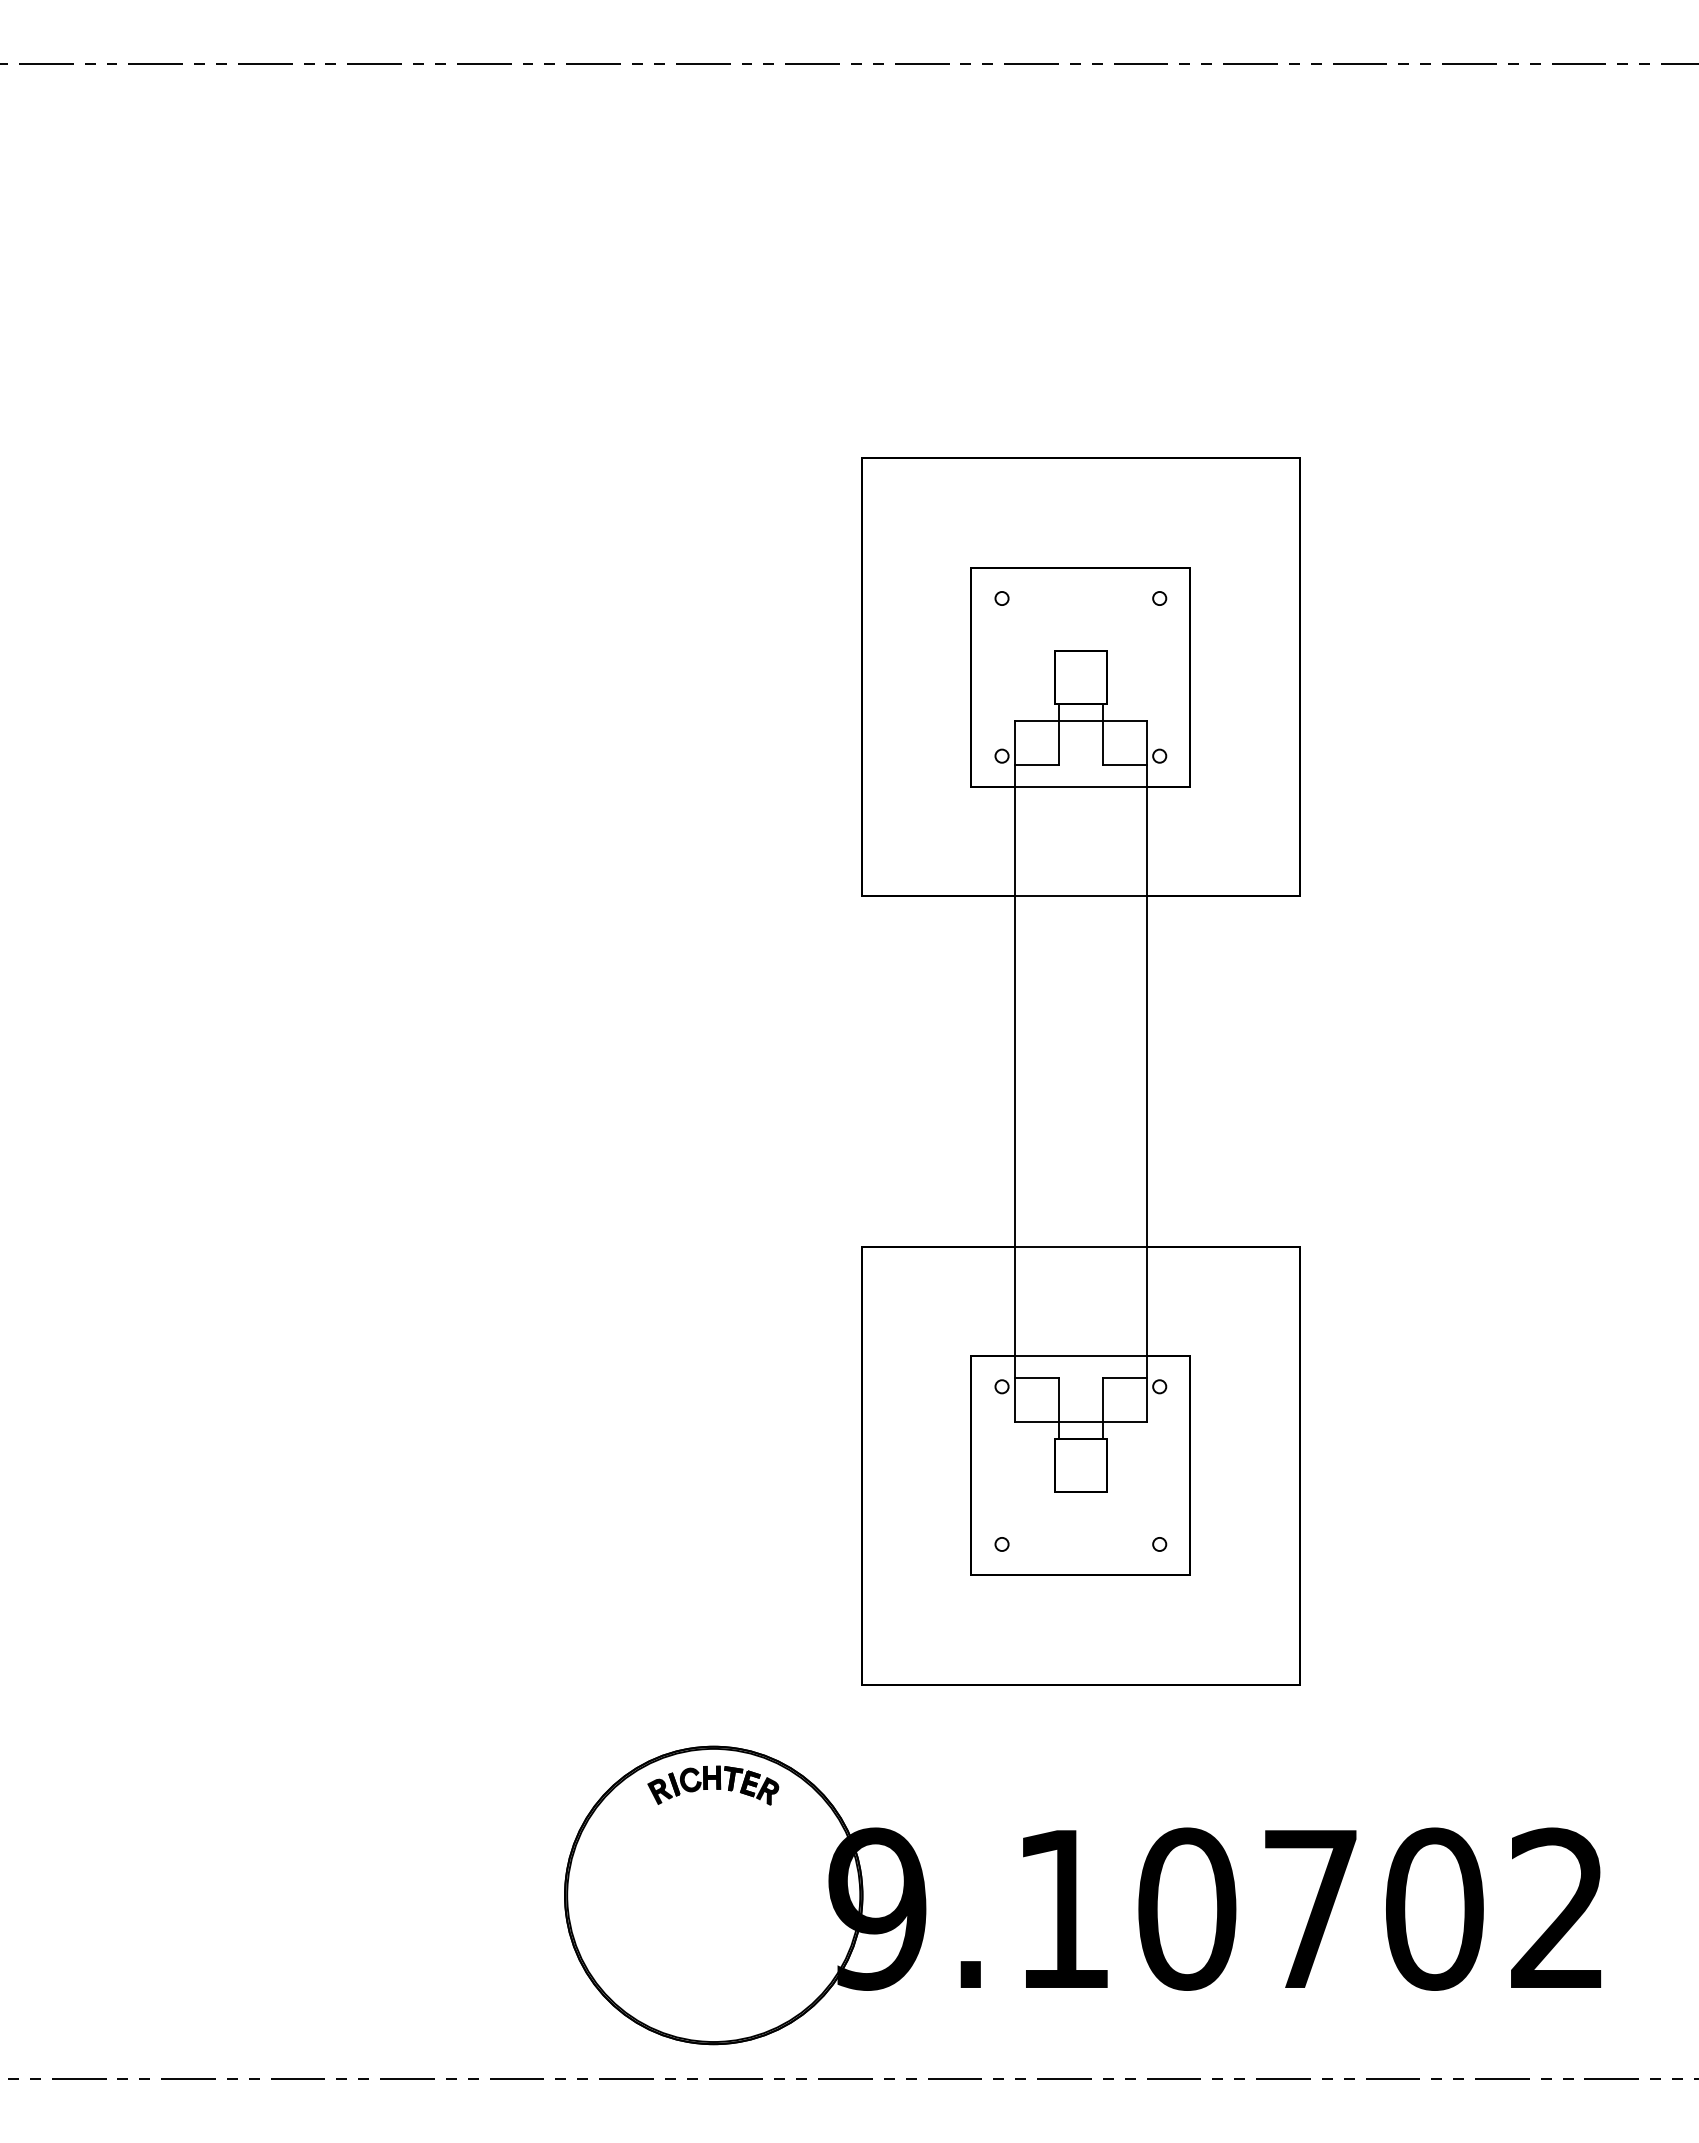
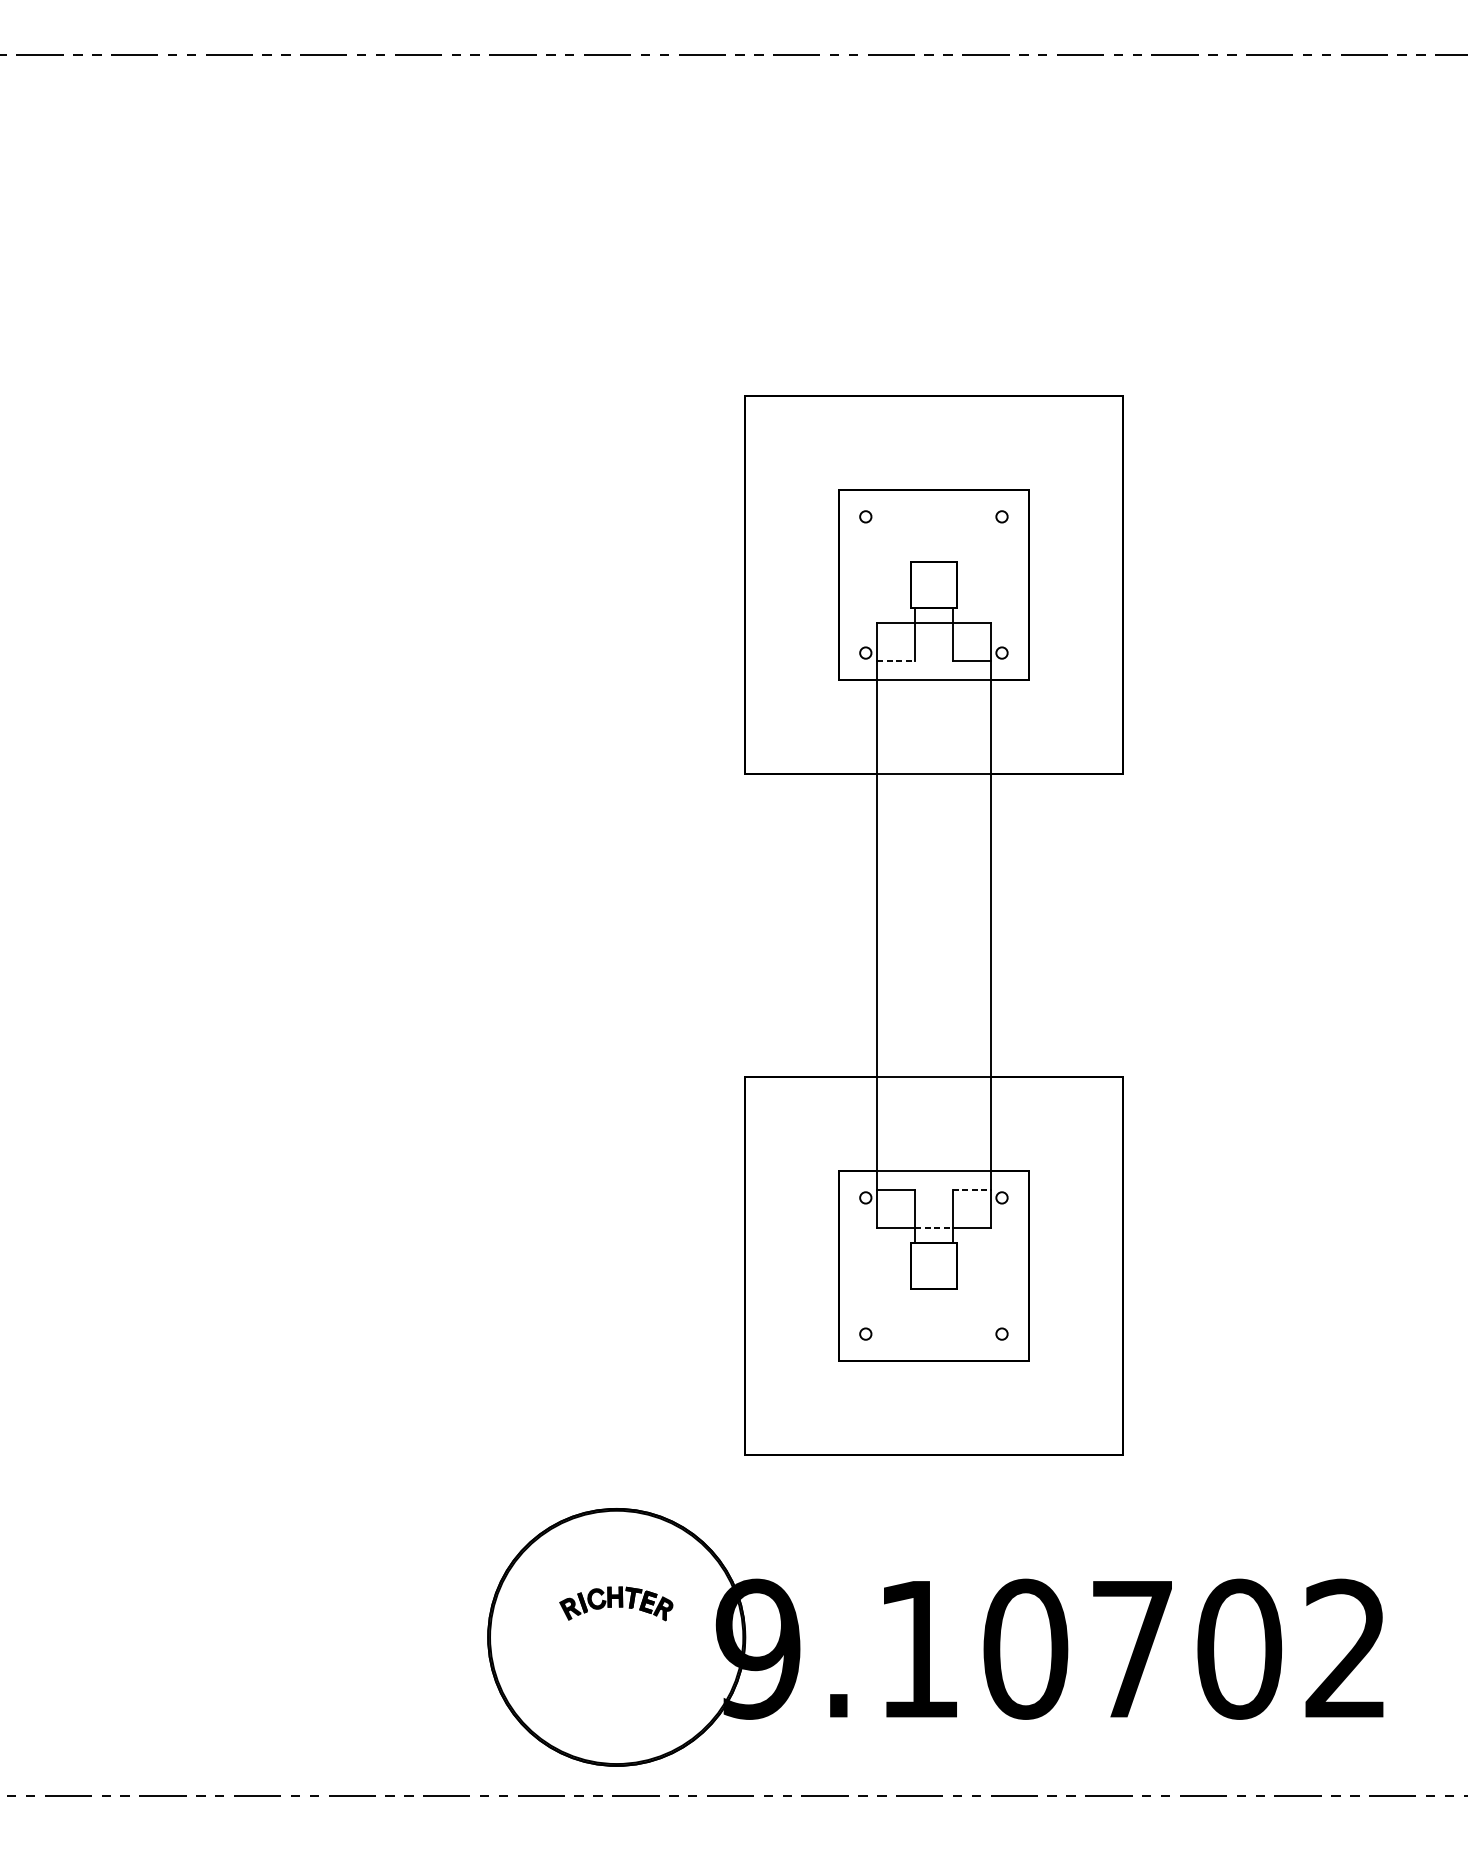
line: (1037, 764) -> (896, 660), solid -> dashed
line: (1124, 1378) -> (971, 1190), solid -> dashed
line: (1080, 1421) -> (933, 1227), solid -> dashed
part: (713, 1785) -> (616, 1603), moved

